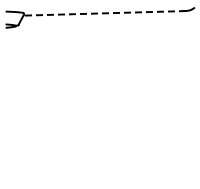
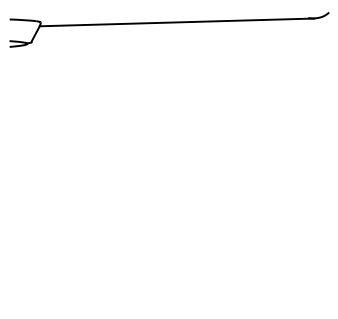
line: (104, 13) -> (176, 22), dashed -> solid

